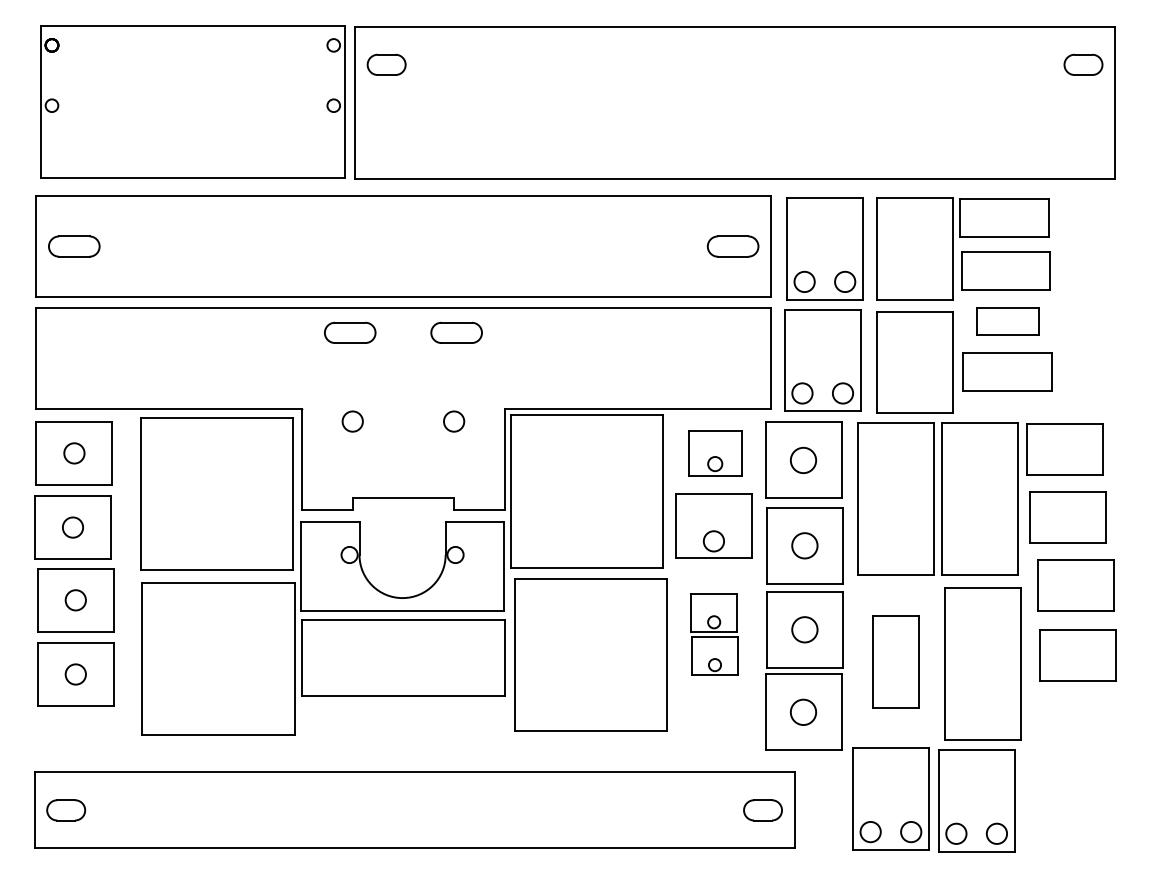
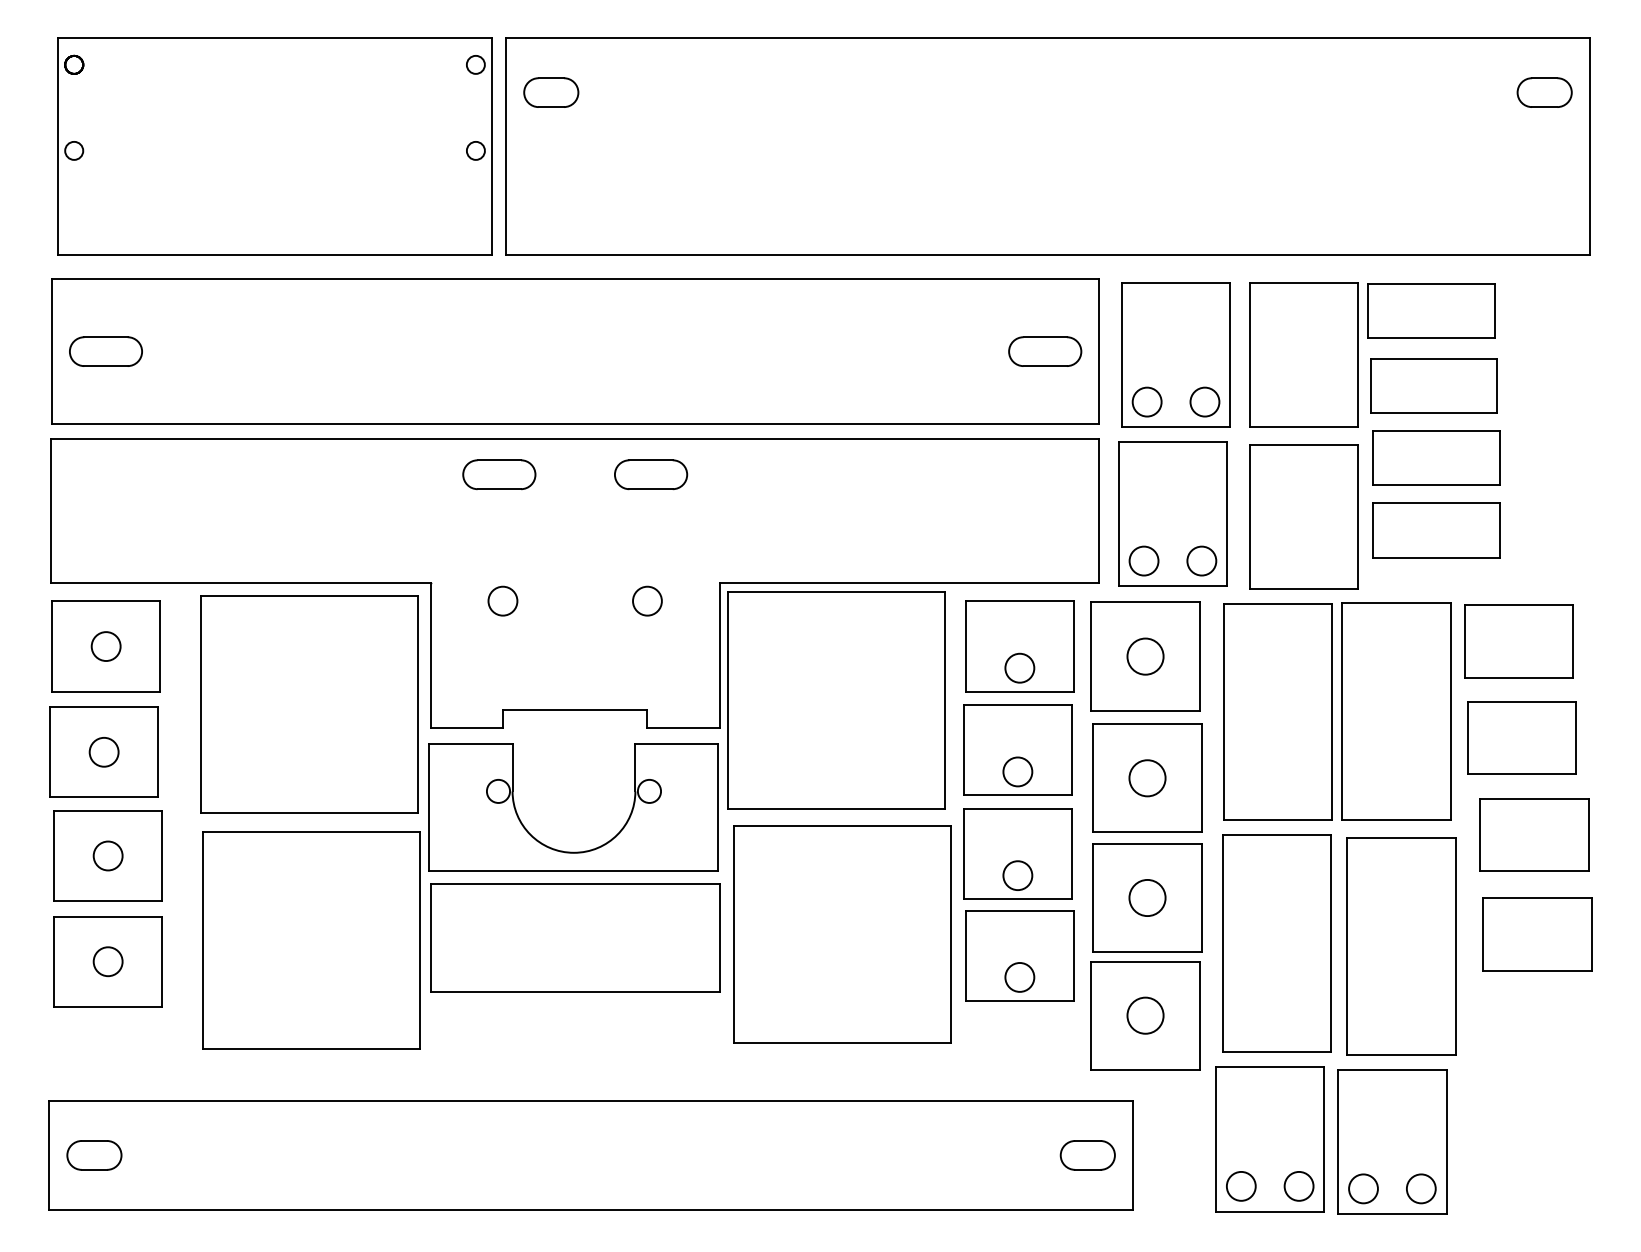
part: (1007, 320) -> (1436, 457), size x1.43
part: (714, 453) -> (1018, 646), size x1.43
part: (714, 634) -> (1018, 904), size x1.67
part: (895, 661) -> (1276, 943), size x1.67

